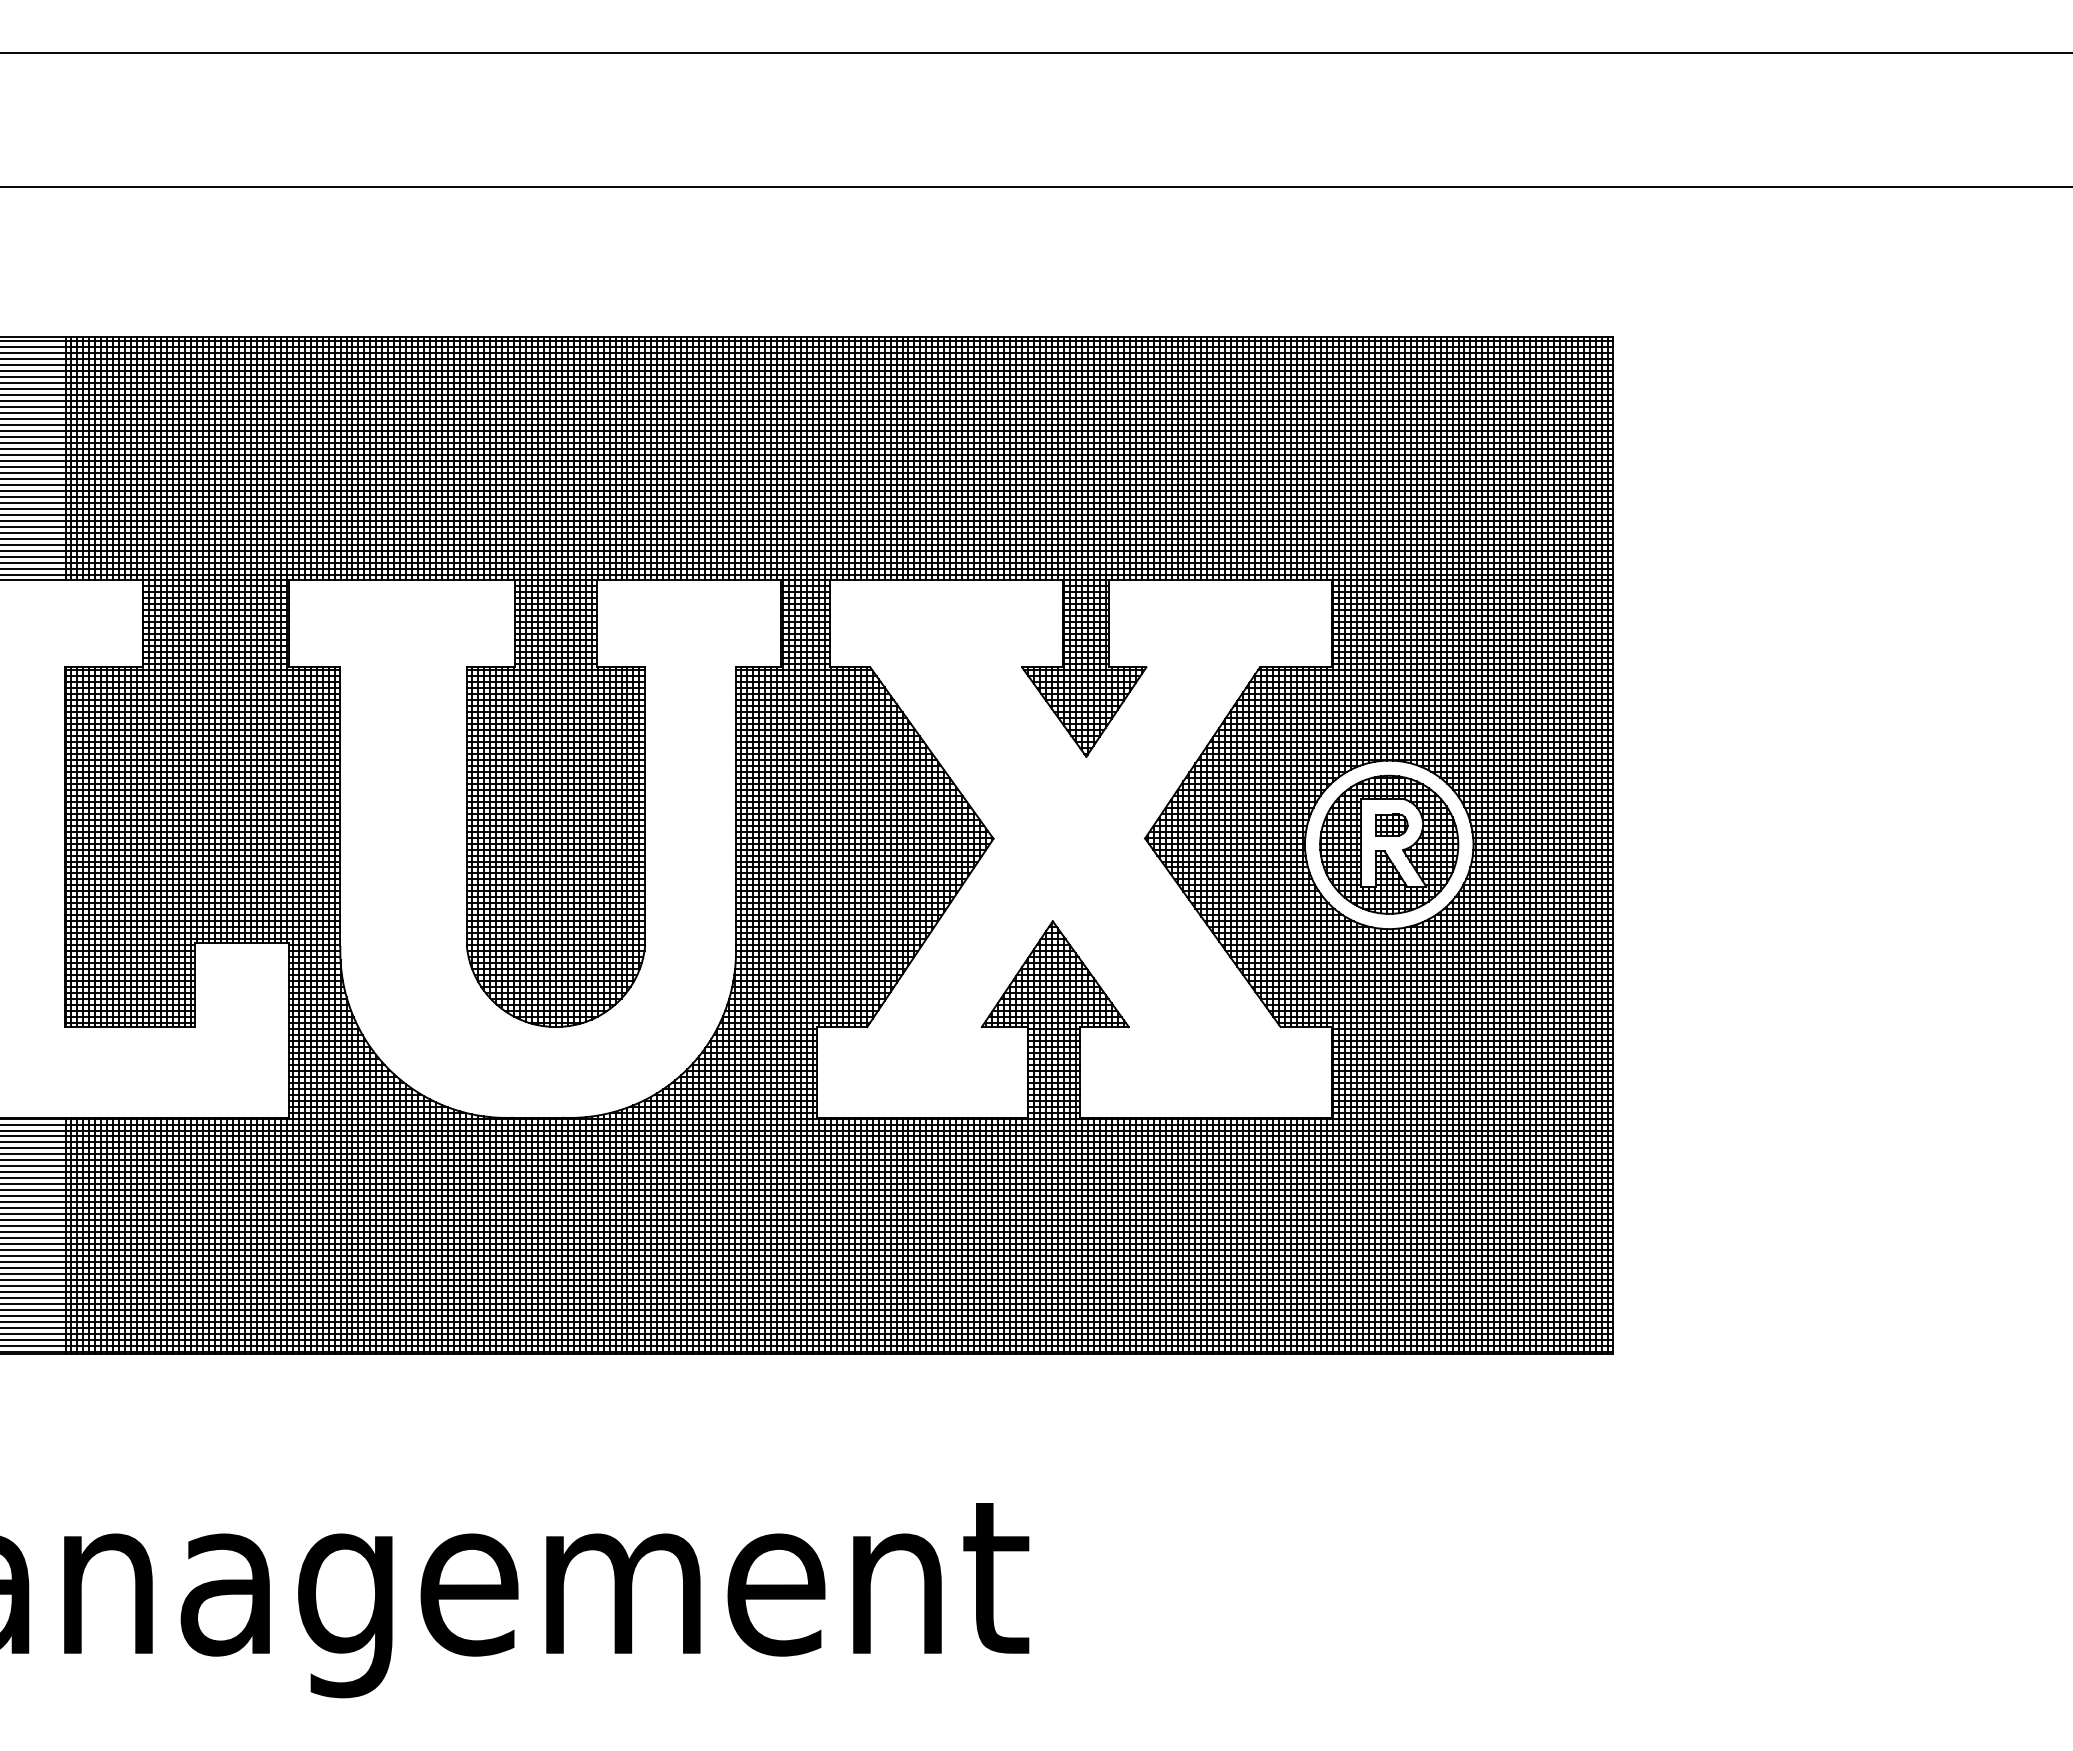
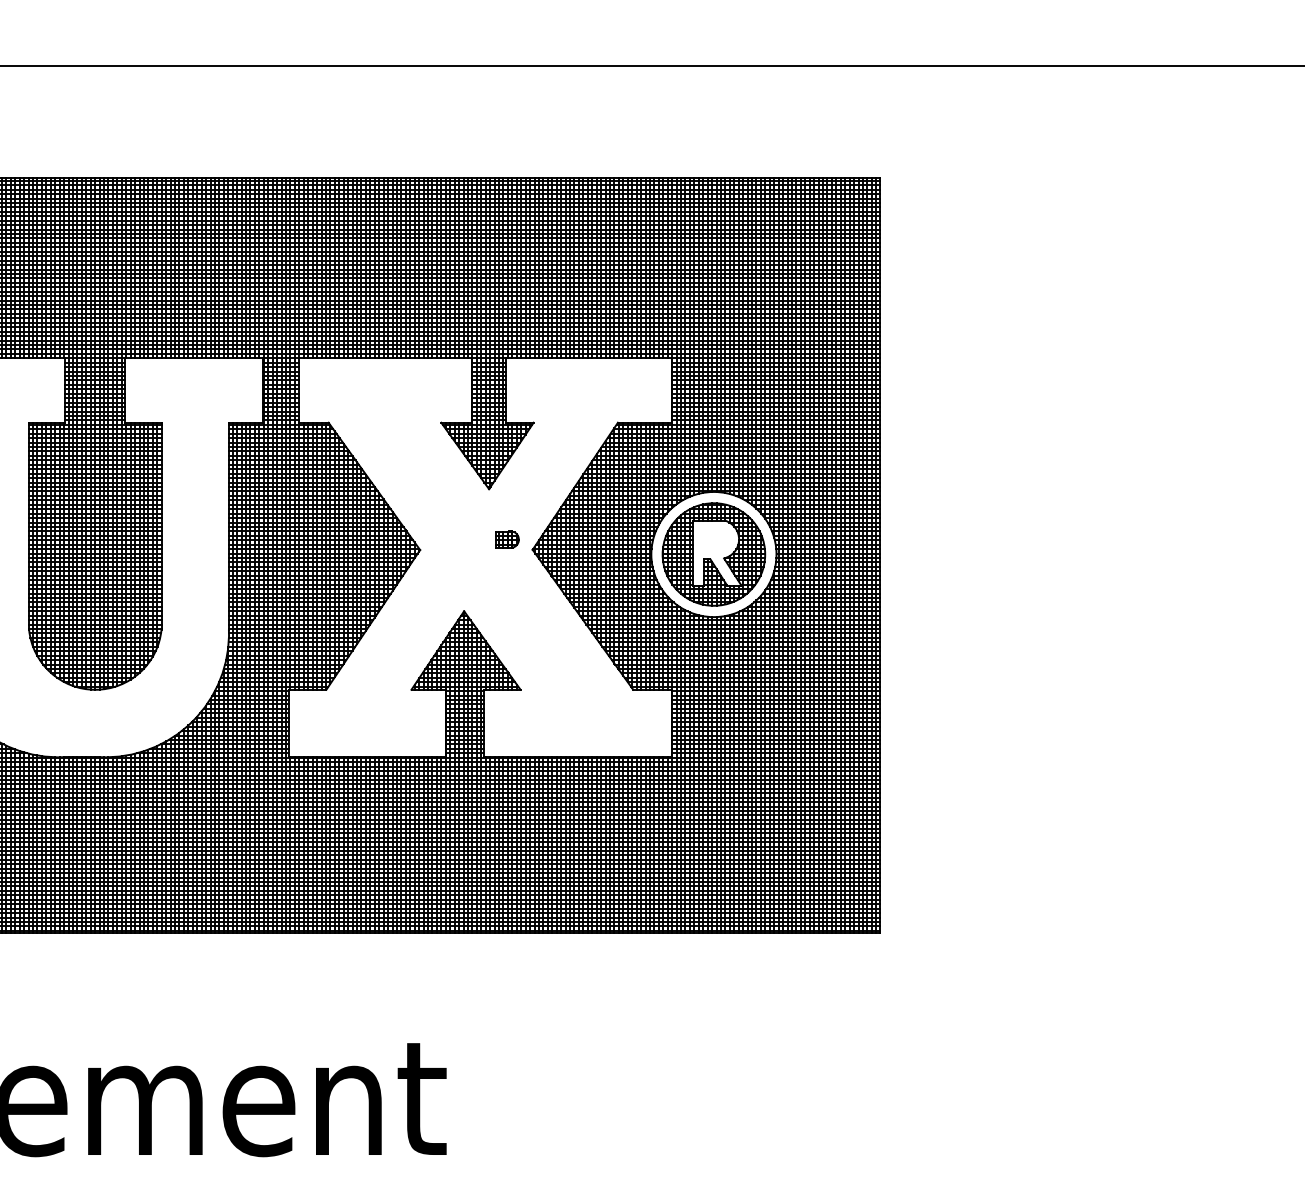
part: (1391, 824) -> (506, 539), moved

